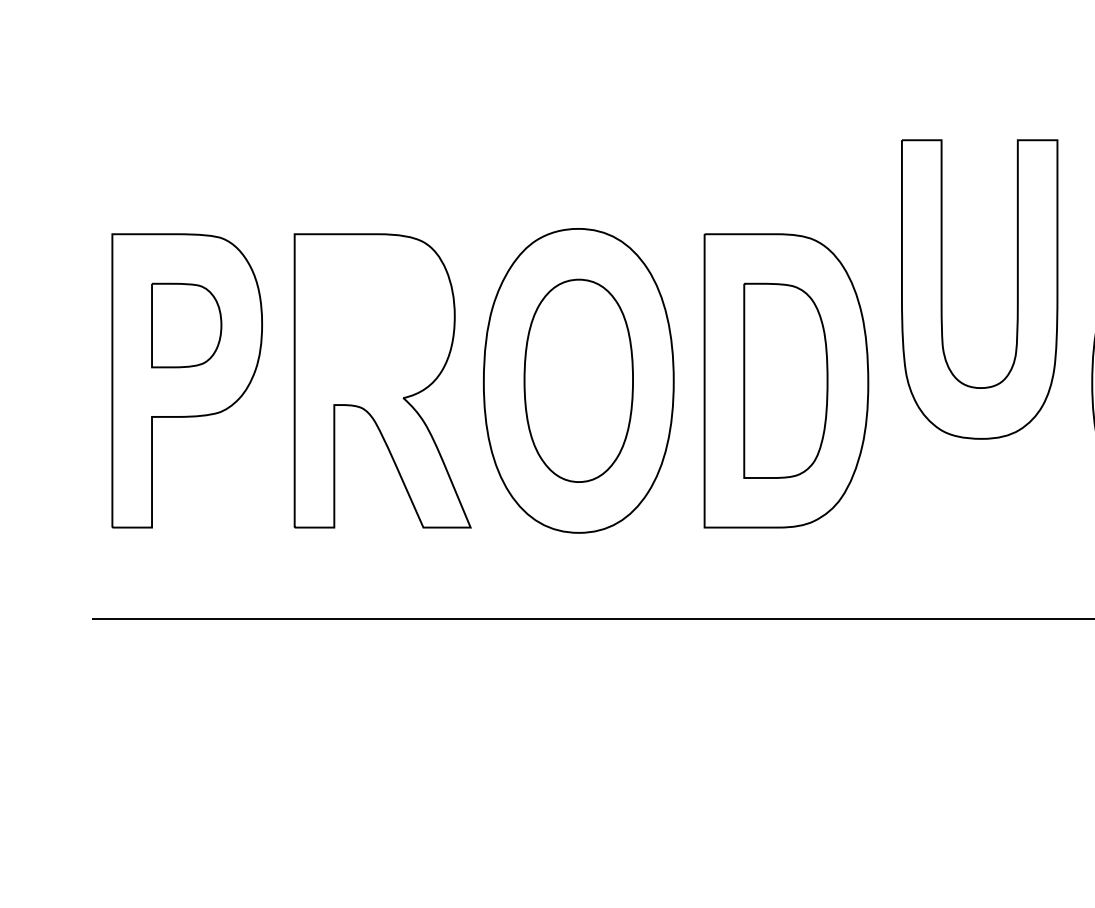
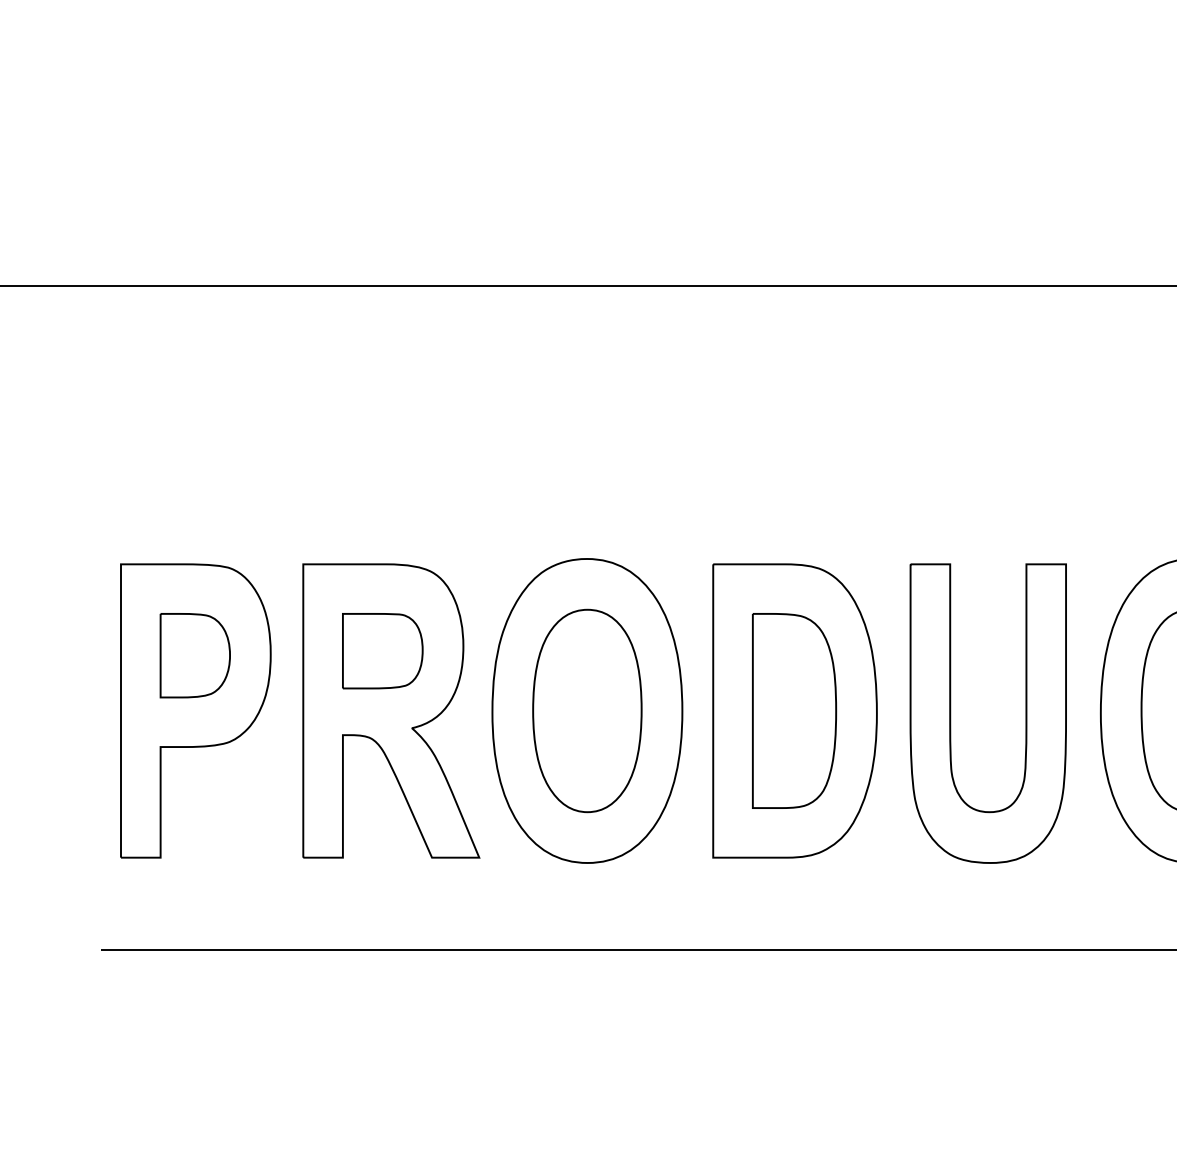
part: (942, 289) -> (951, 713), moved
part: (373, 321) -> (382, 651), added

